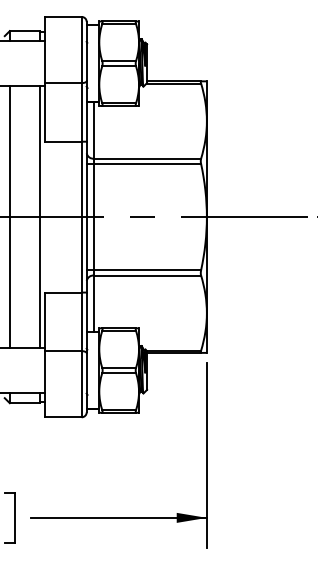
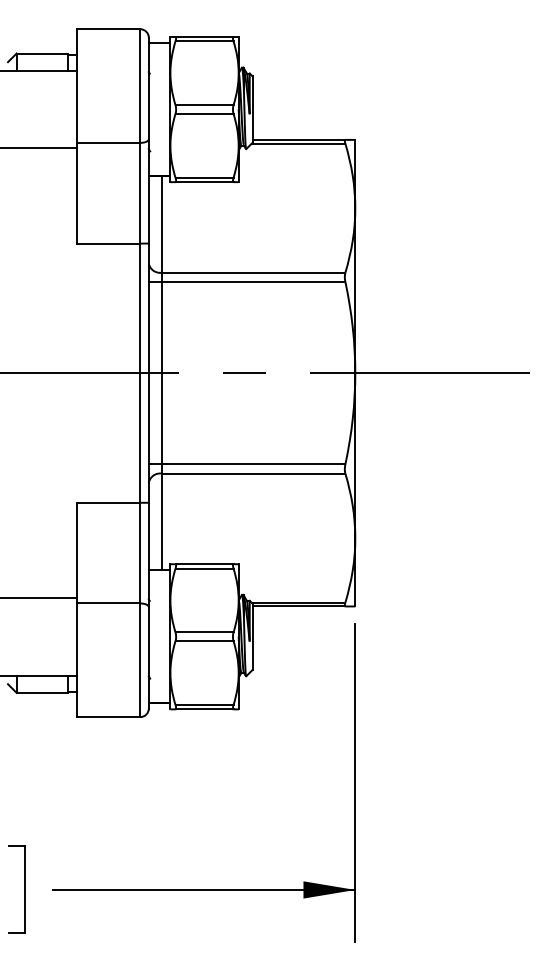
line: (9, 216) -> (16, 372), removed
line: (39, 216) -> (67, 372), removed

